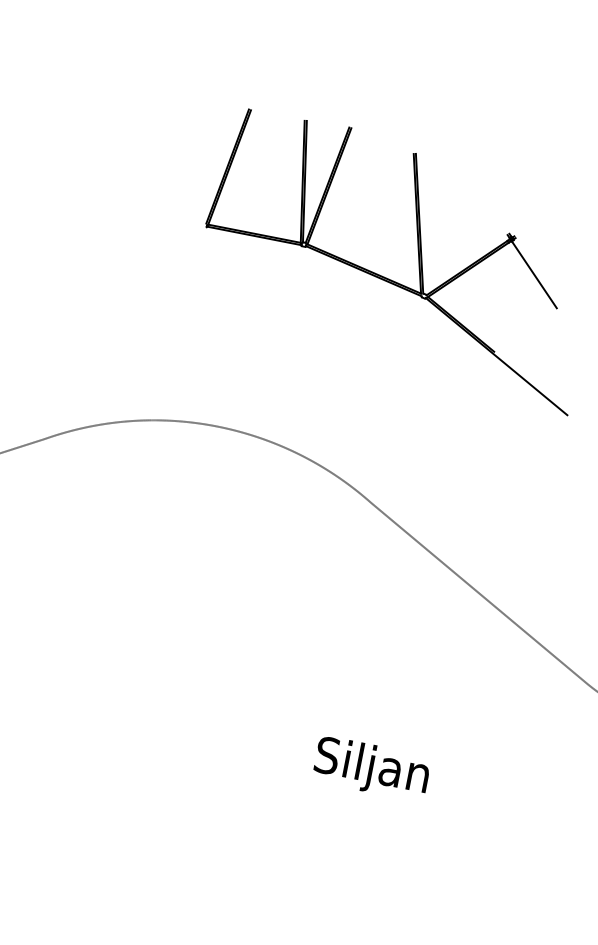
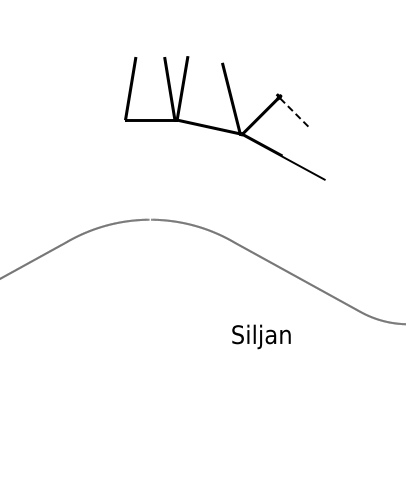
line: (534, 276) -> (294, 113), solid -> dashed
text: (371, 767) -> (261, 336), moved

